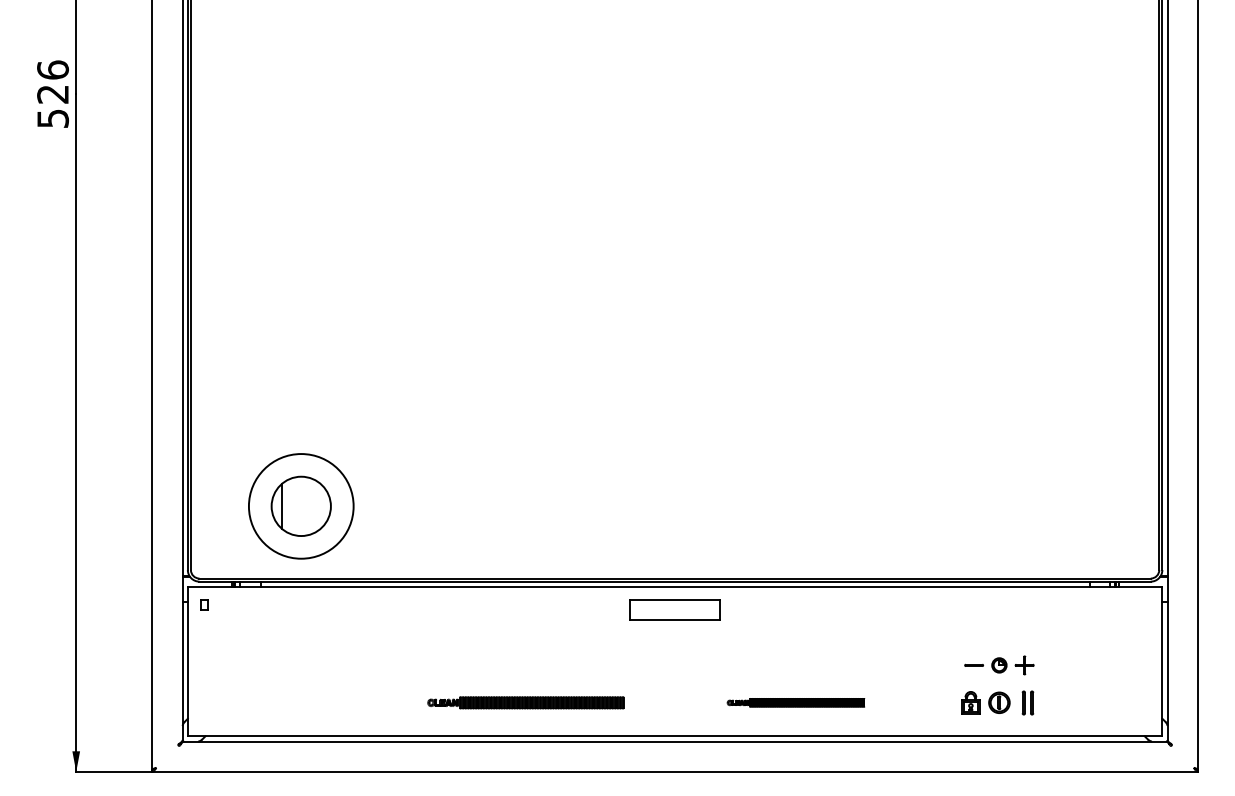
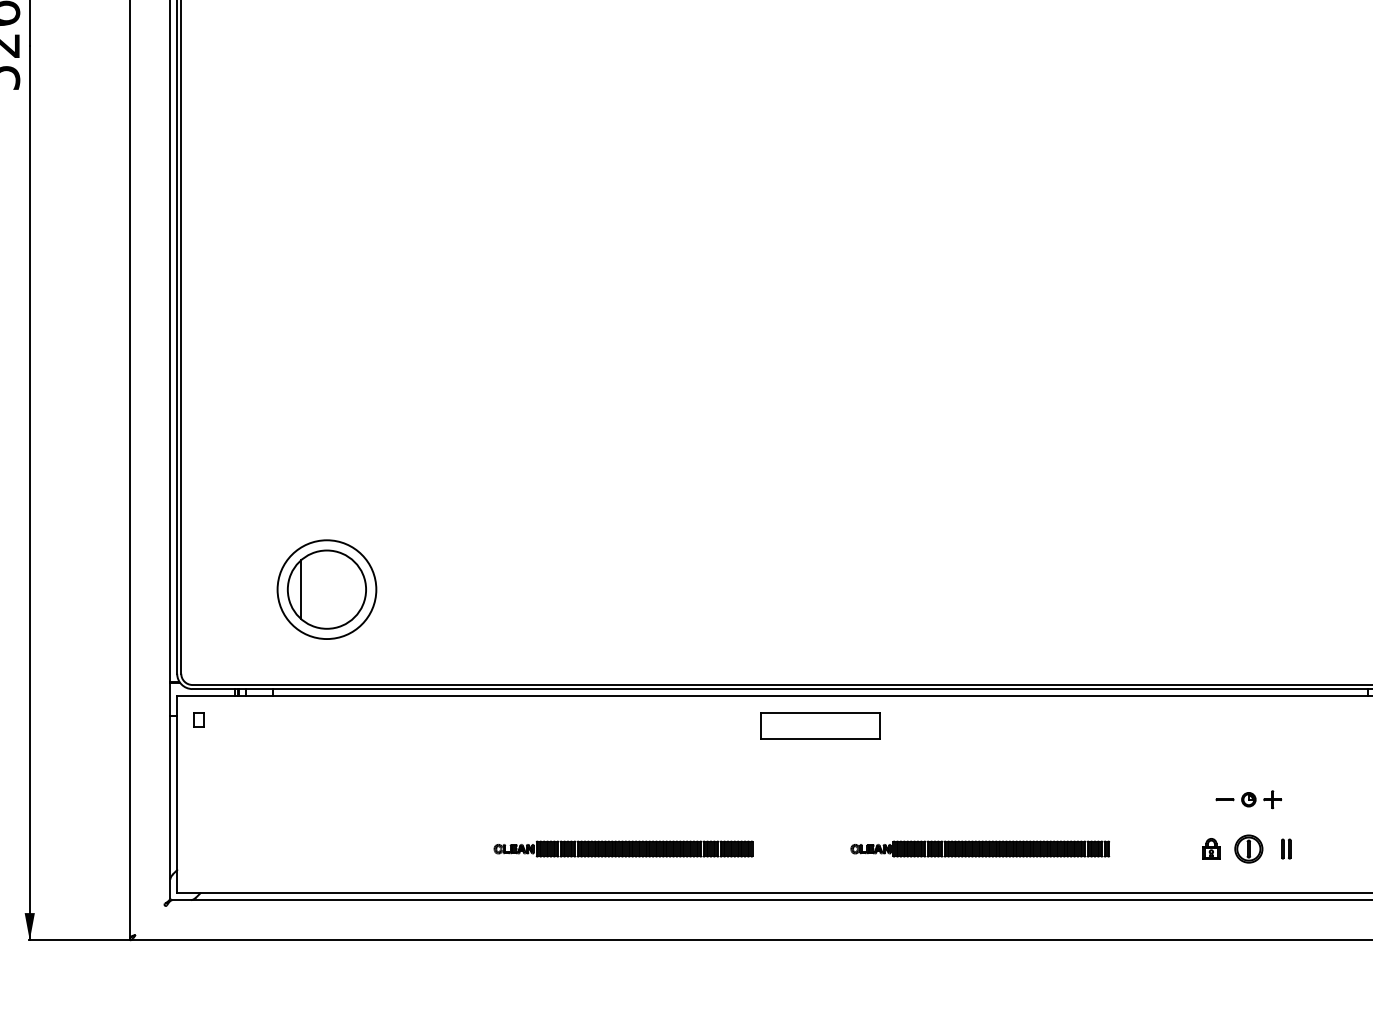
circle: (300, 505) -> (325, 588), size x0.71
part: (999, 665) -> (1248, 799), size x0.71
part: (795, 702) -> (979, 848), size x1.43
part: (971, 702) -> (1211, 848), size x0.71
part: (1027, 702) -> (1285, 848), size x0.62

